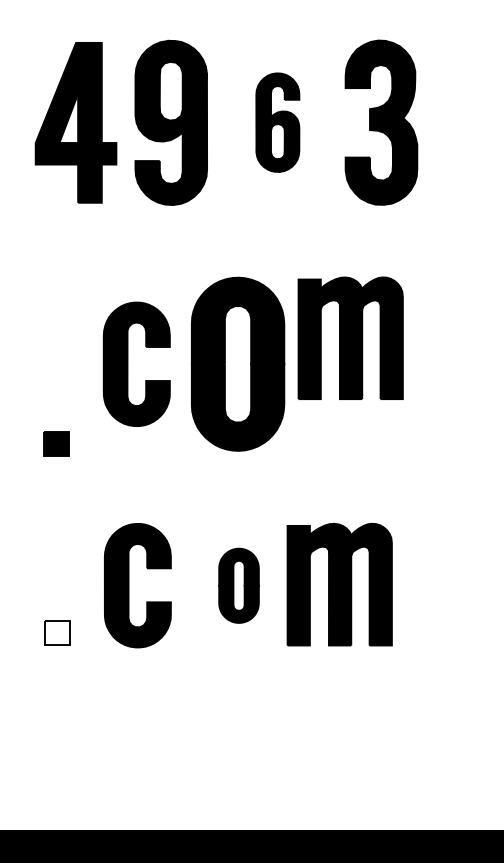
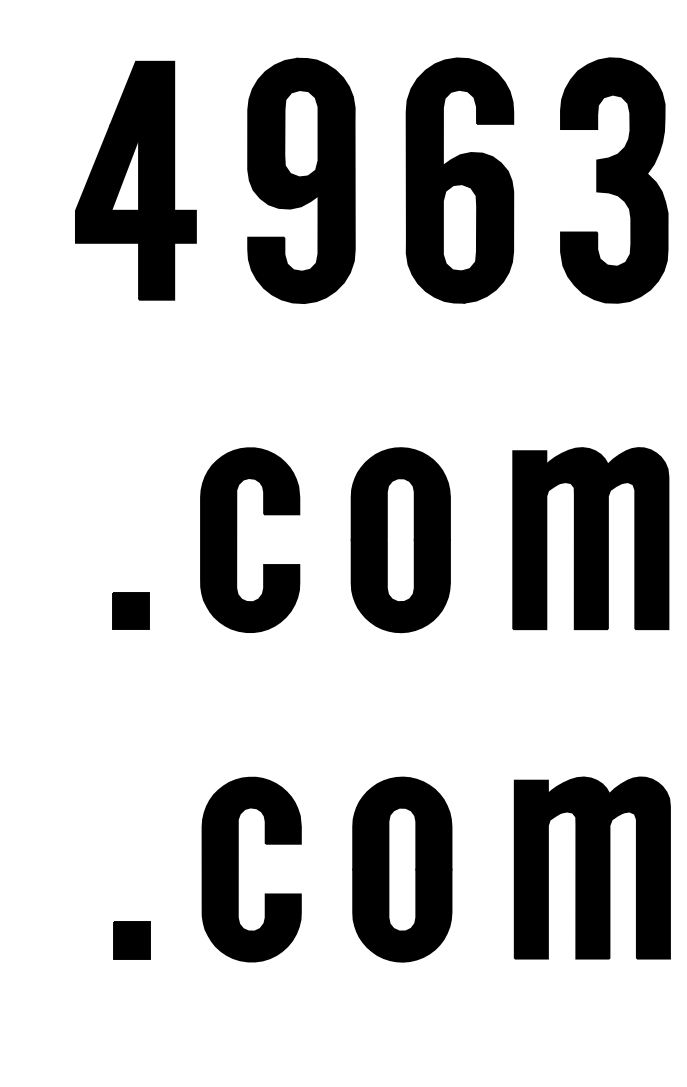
part: (75, 122) -> (135, 180), moved
part: (277, 122) -> (459, 180), size x1.67
part: (350, 337) -> (590, 537), moved
part: (237, 364) -> (399, 540), size x0.71
part: (56, 443) -> (130, 610), moved
part: (339, 584) -> (591, 867), moved
part: (238, 585) -> (401, 869), size x1.67
fill: (57, 633) -> (132, 940), added

